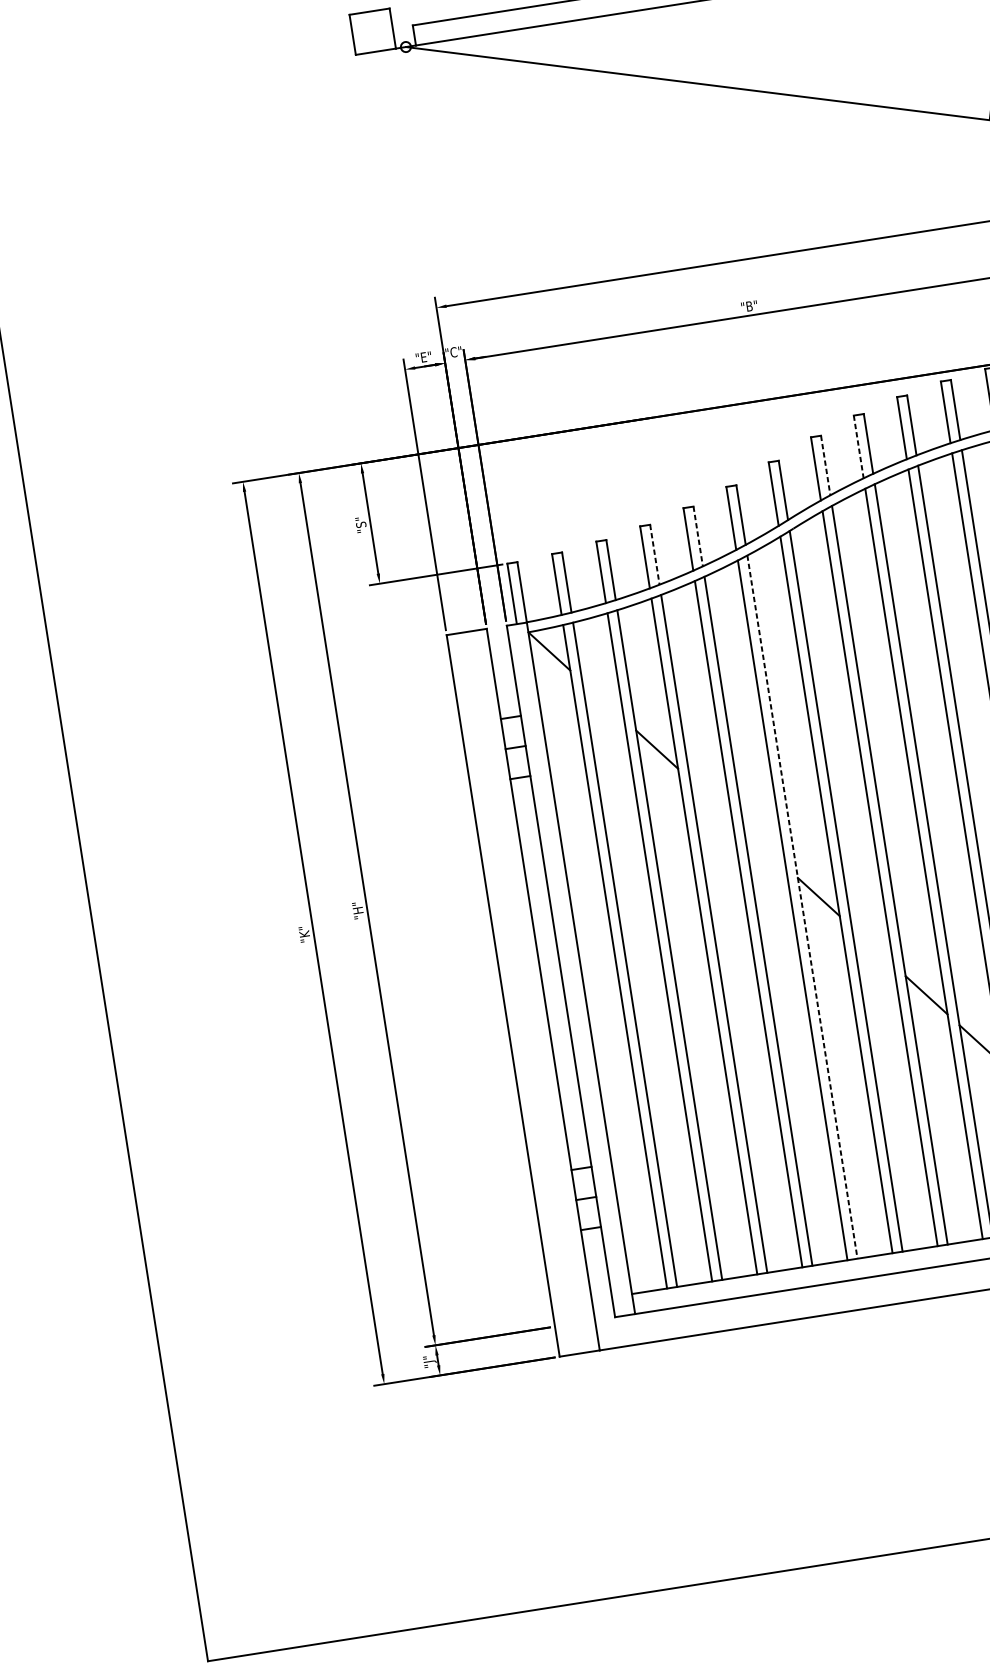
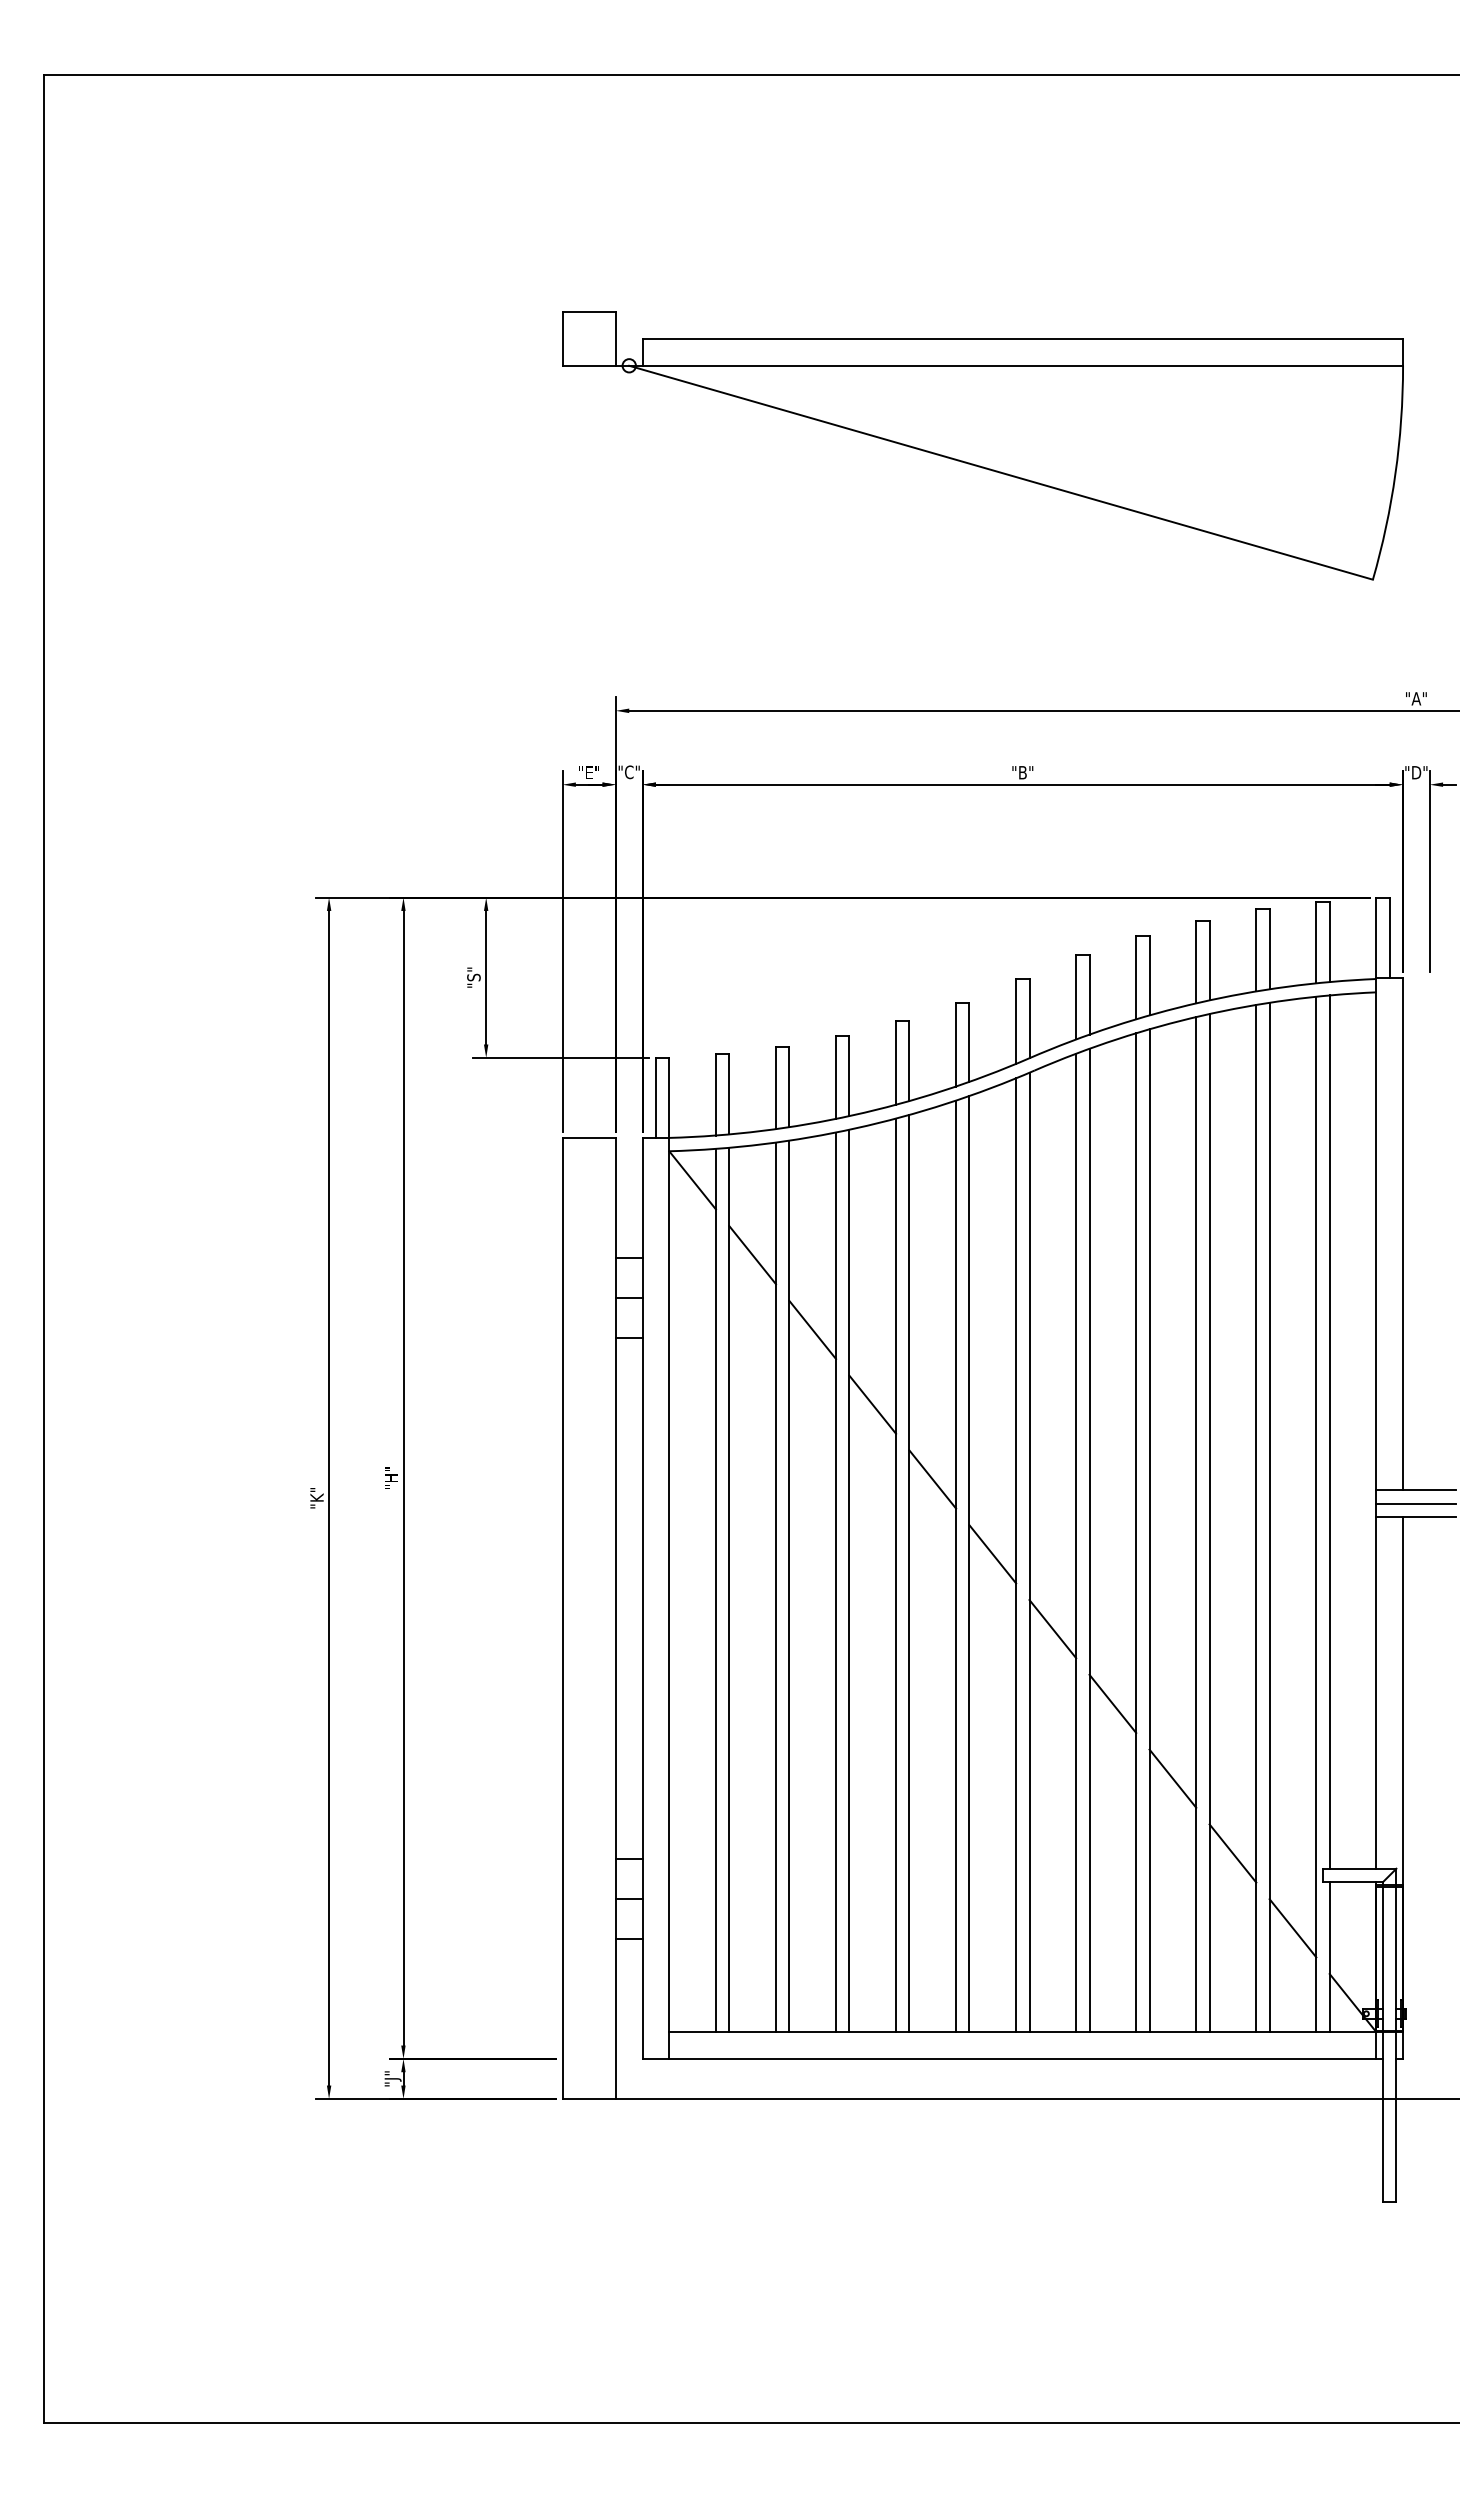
line: (858, 446) -> (1136, 977), dashed -> solid
line: (825, 465) -> (1089, 994), dashed -> solid
line: (698, 536) -> (909, 1061), dashed -> solid
line: (654, 554) -> (849, 1076), dashed -> solid
line: (603, 700) -> (752, 1255), added
line: (710, 798) -> (872, 1404), added
line: (764, 847) -> (932, 1479), added
line: (802, 907) -> (969, 1564), dashed -> solid
line: (872, 946) -> (1052, 1629), added

